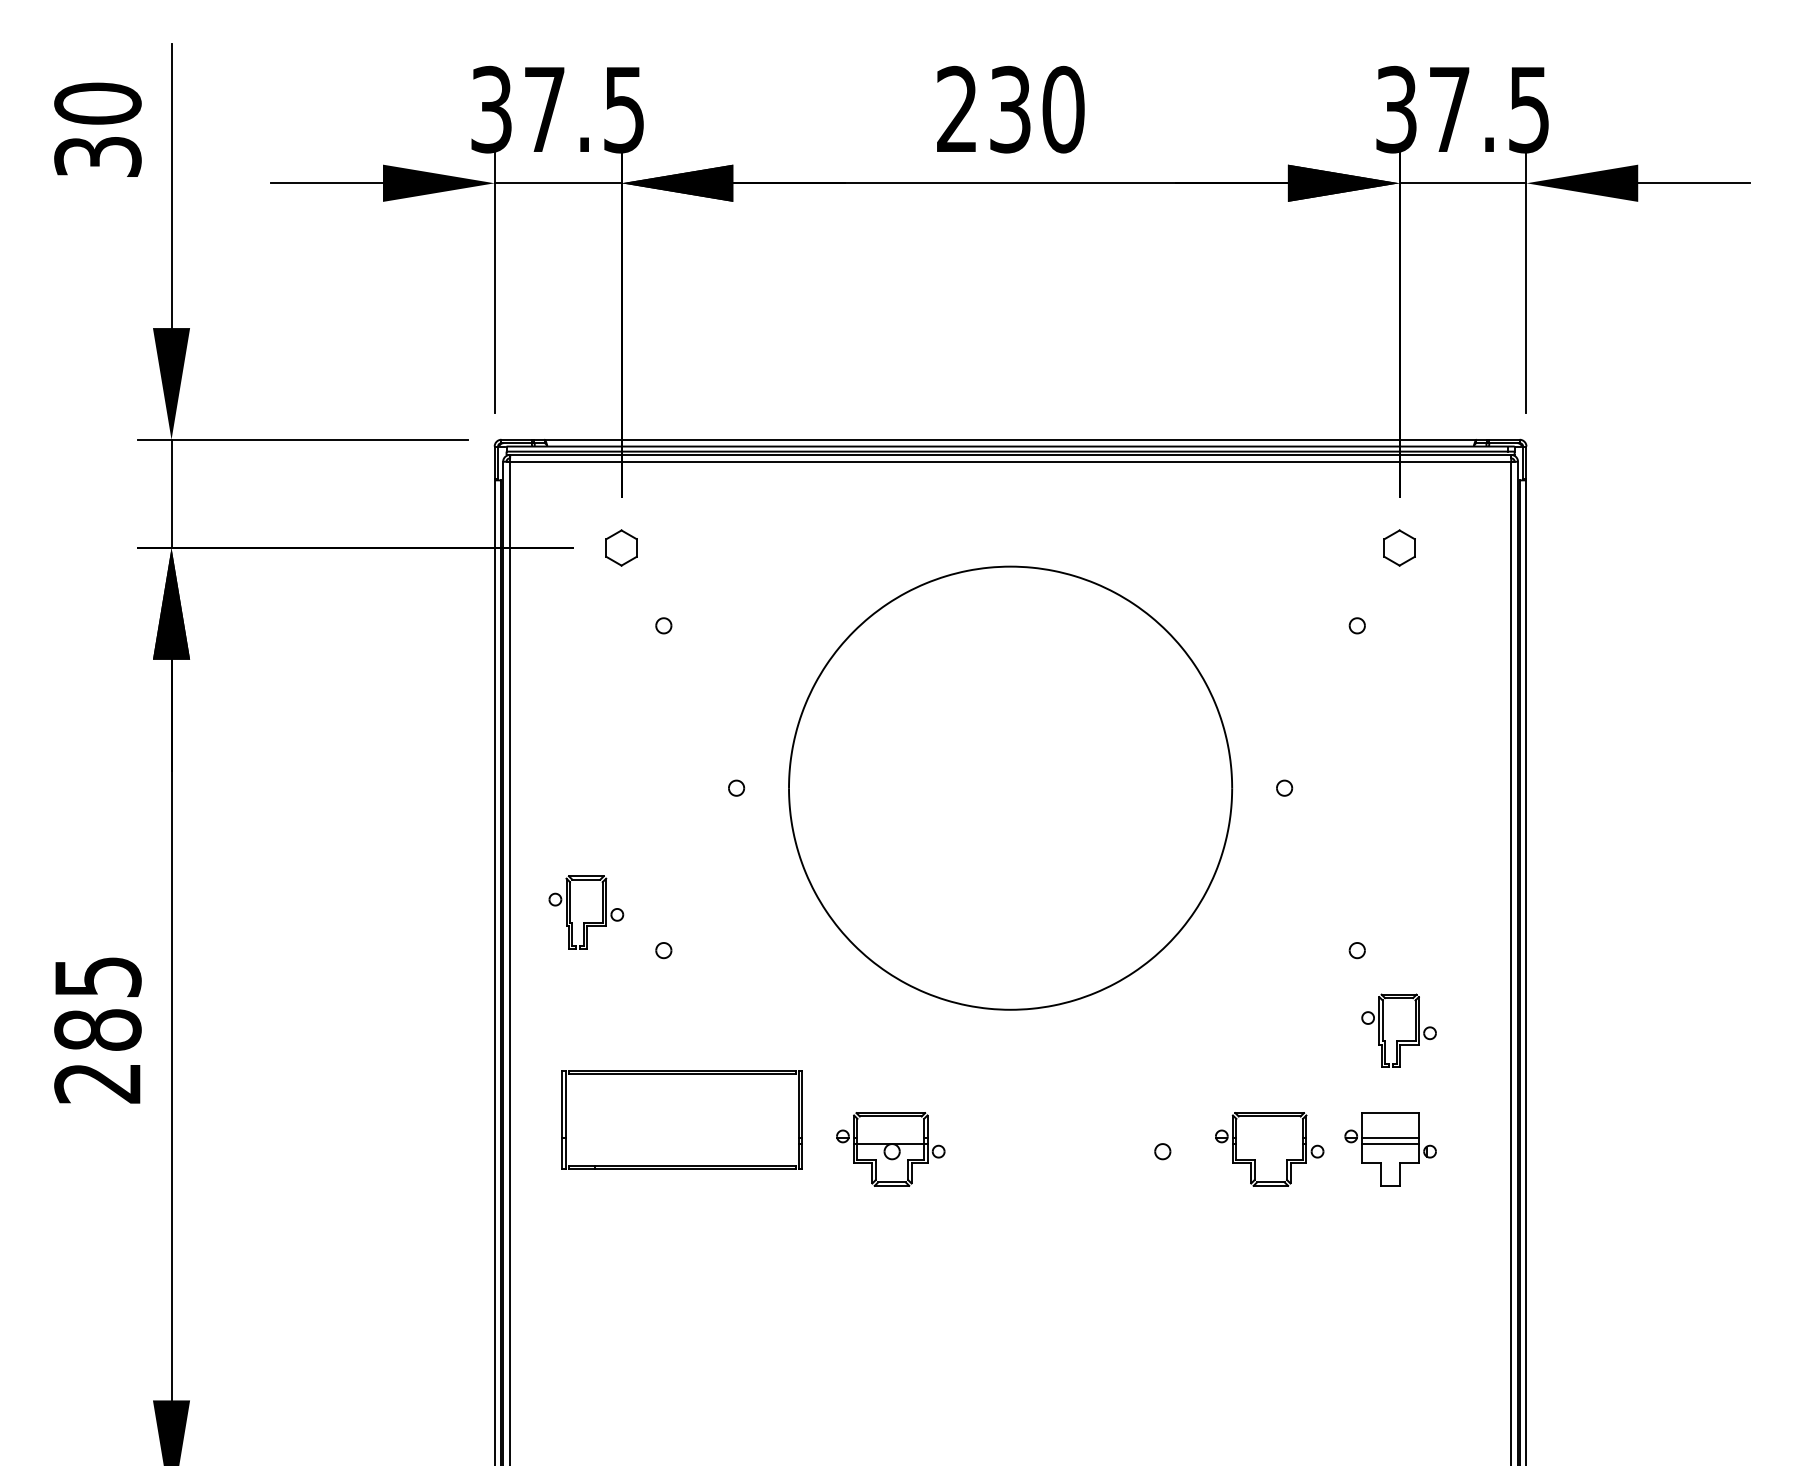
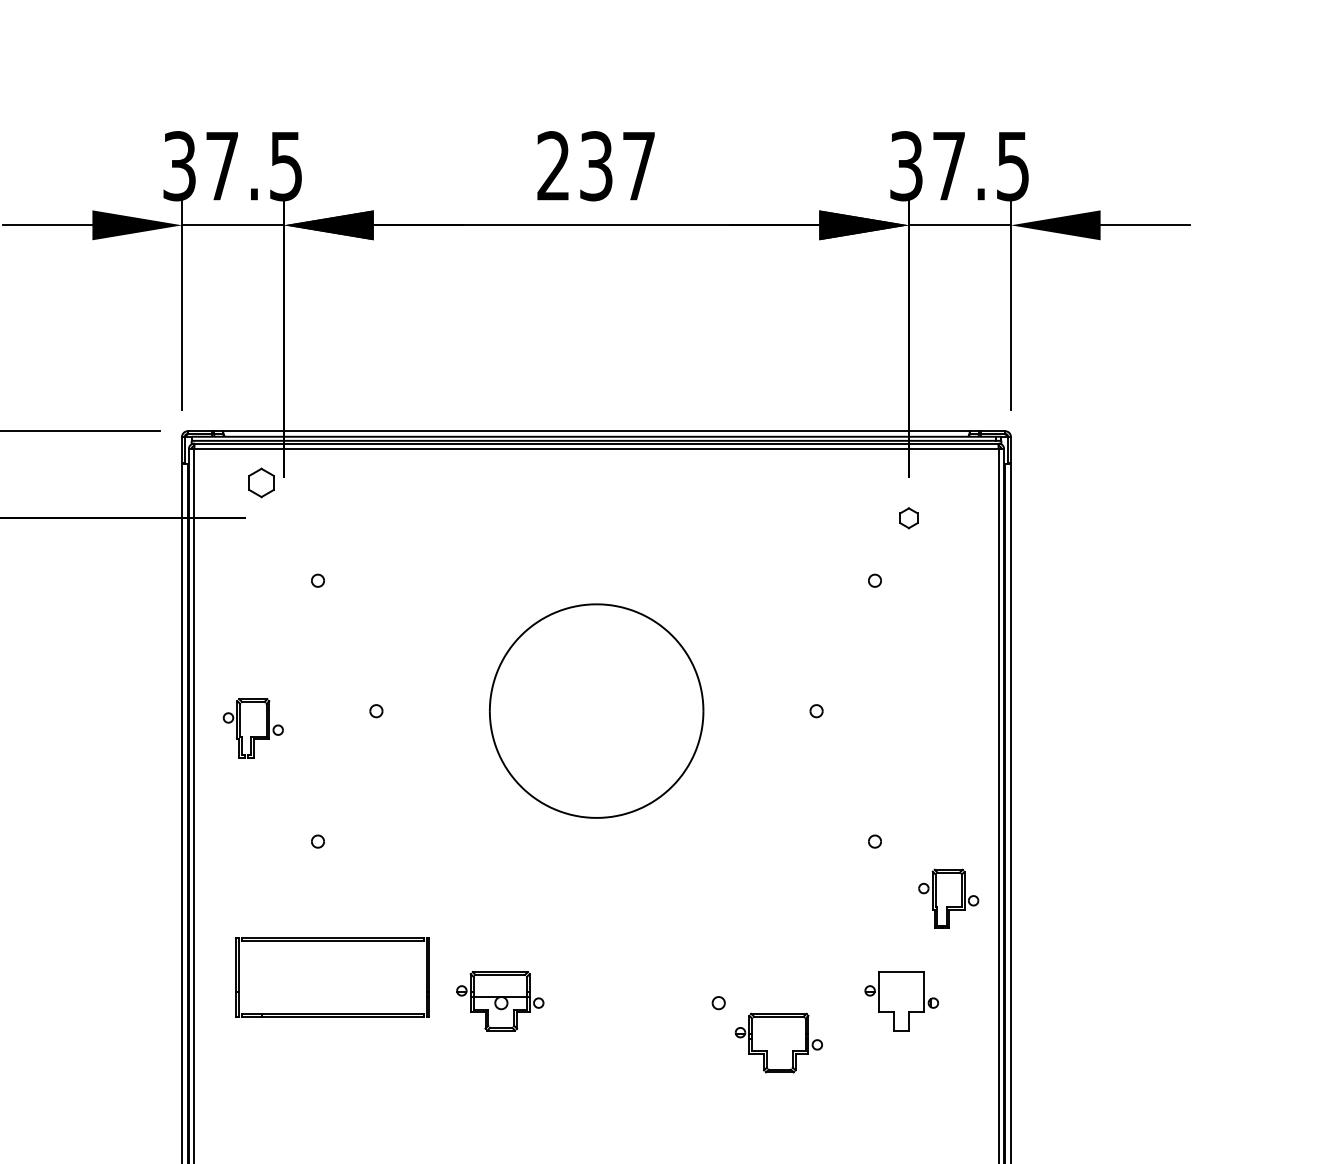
text: (1063, 109) -> (639, 166), 230 -> 237
part: (621, 547) -> (261, 482), moved
part: (1399, 547) -> (908, 517), size x0.7
part: (1010, 787) -> (596, 710), size x0.6
part: (586, 922) -> (253, 736), moved
part: (1398, 1040) -> (948, 906), moved
line: (1390, 1138) -> (901, 992), removed
line: (1390, 1143) -> (901, 996), removed
part: (1269, 1149) -> (778, 1043), moved

